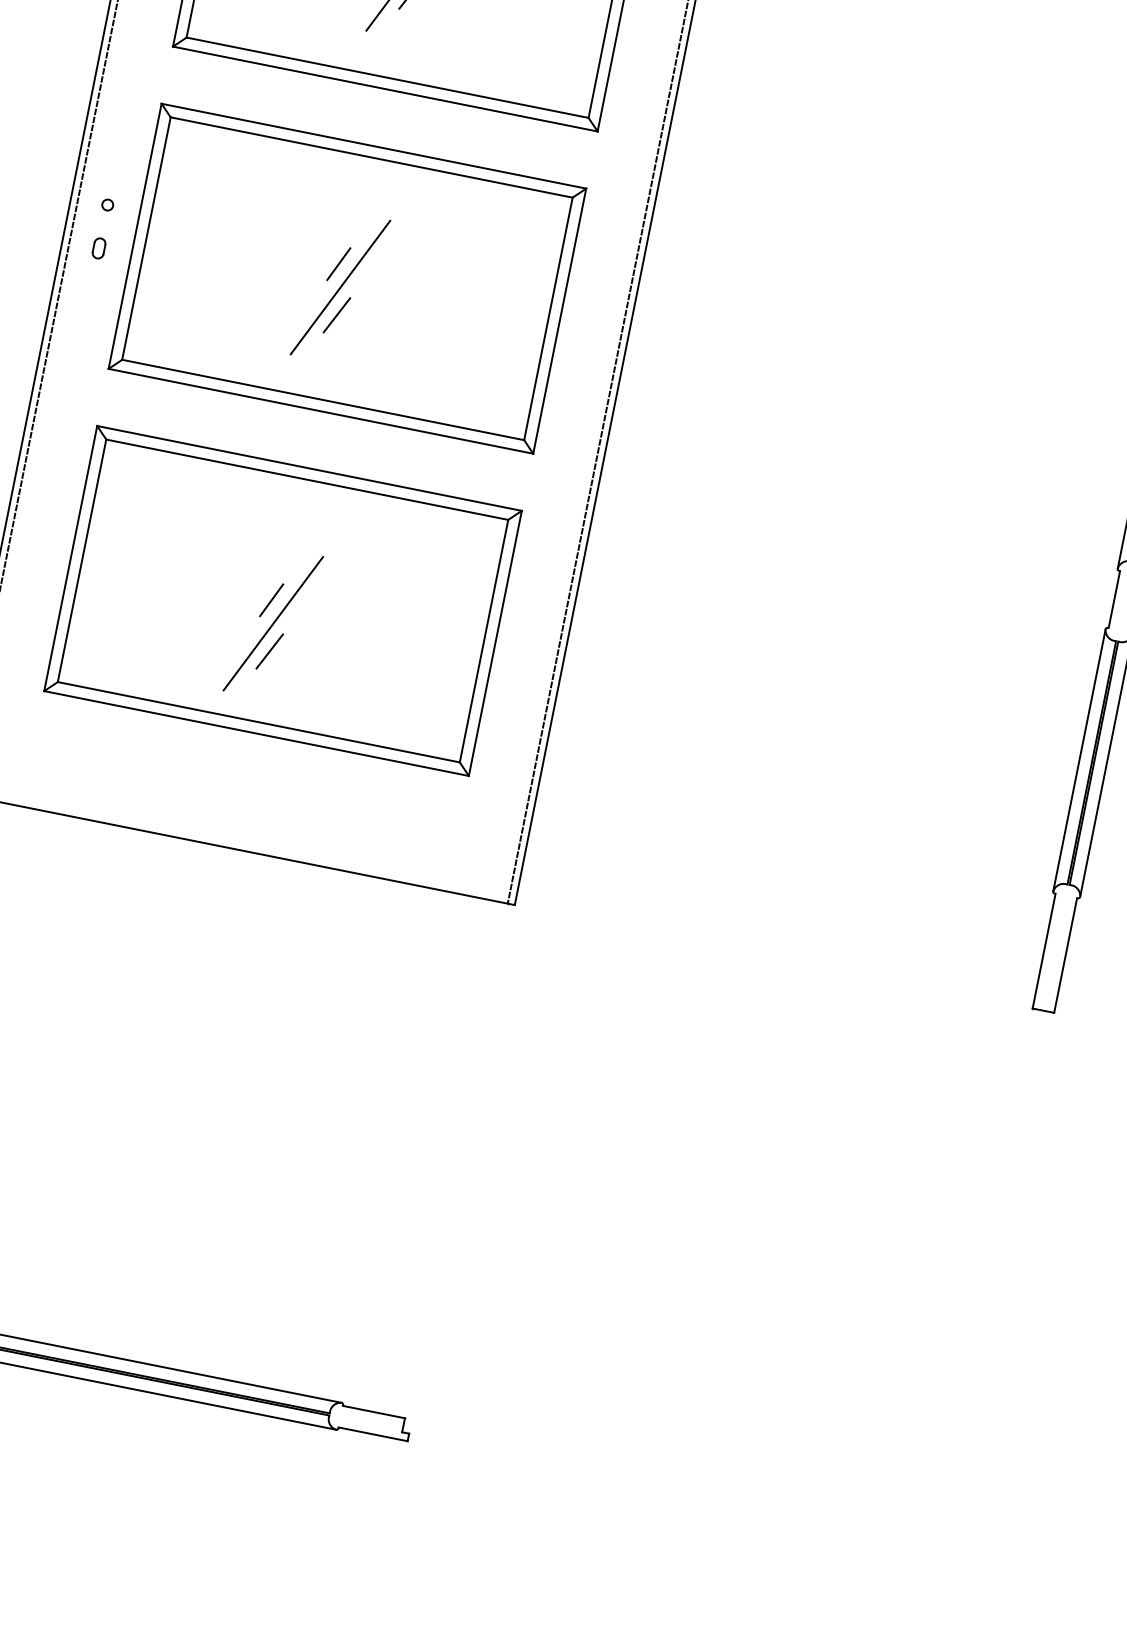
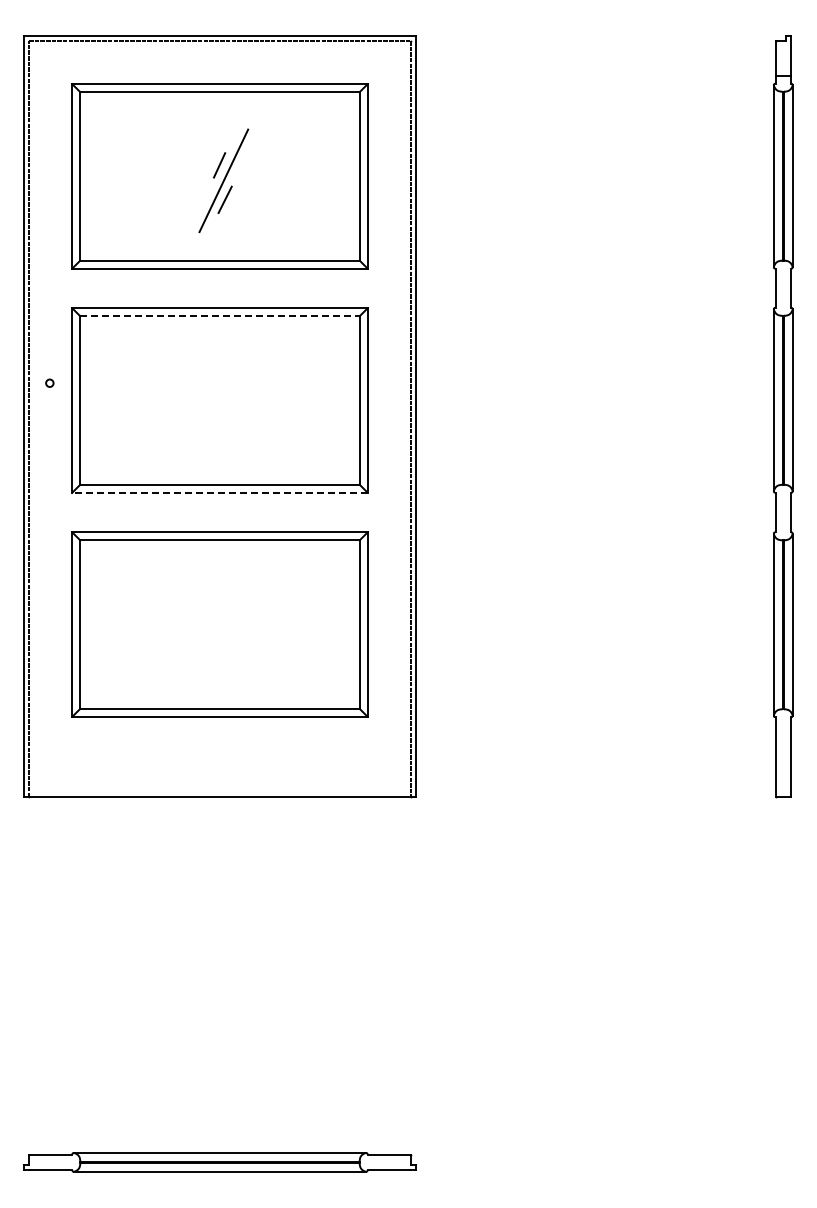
line: (370, 157) -> (219, 316), solid -> dashed
part: (98, 248) -> (49, 413), removed
line: (337, 263) -> (211, 391), removed
line: (340, 287) -> (216, 407), removed
line: (336, 315) -> (217, 426), removed
line: (320, 410) -> (219, 492), solid -> dashed
line: (270, 599) -> (211, 625), removed
line: (273, 622) -> (216, 640), removed
line: (269, 651) -> (217, 660), removed

